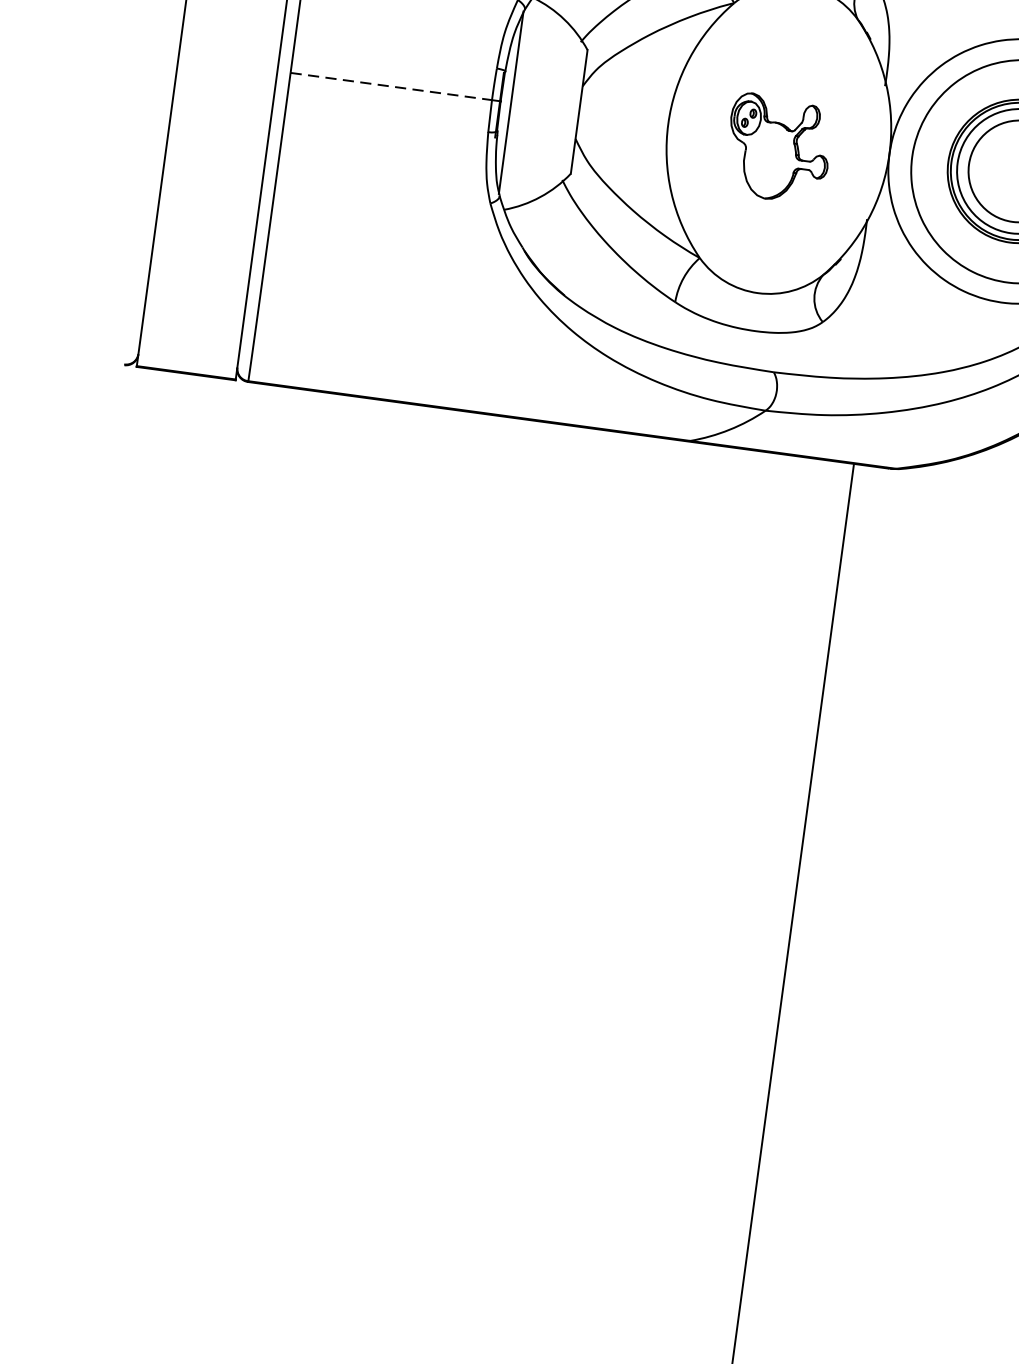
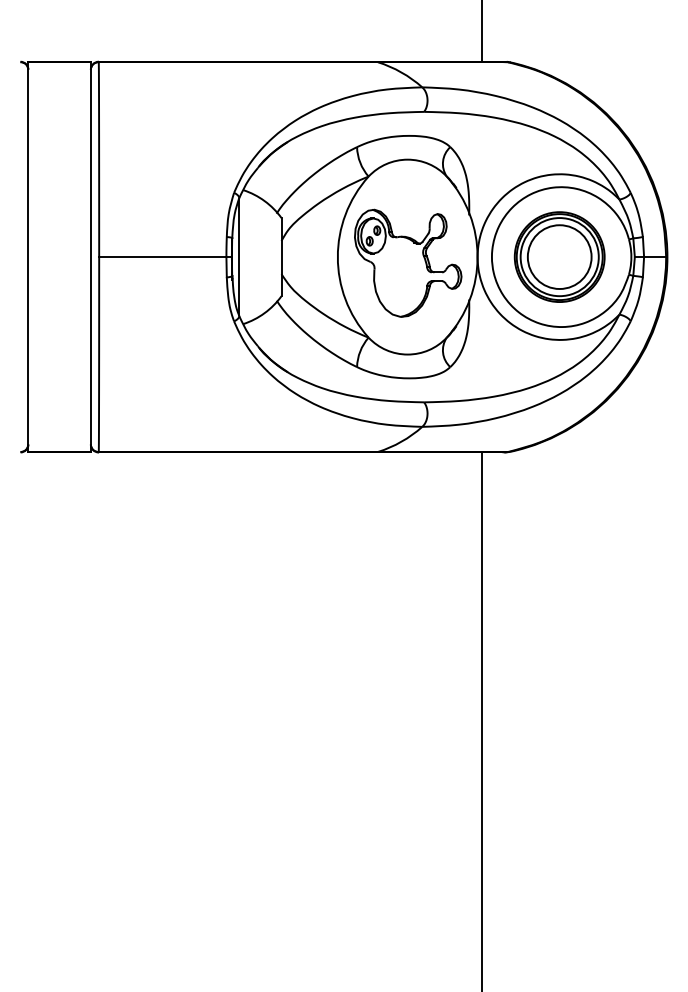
line: (390, 87) -> (162, 257), dashed -> solid
part: (779, 147) -> (408, 262), size x1.67

